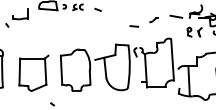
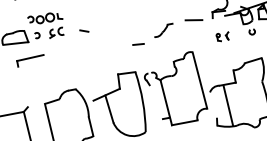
part: (153, 19) -> (163, 29), size x1.67
part: (56, 23) -> (30, 60), added
part: (194, 32) -> (223, 37), size x0.62

